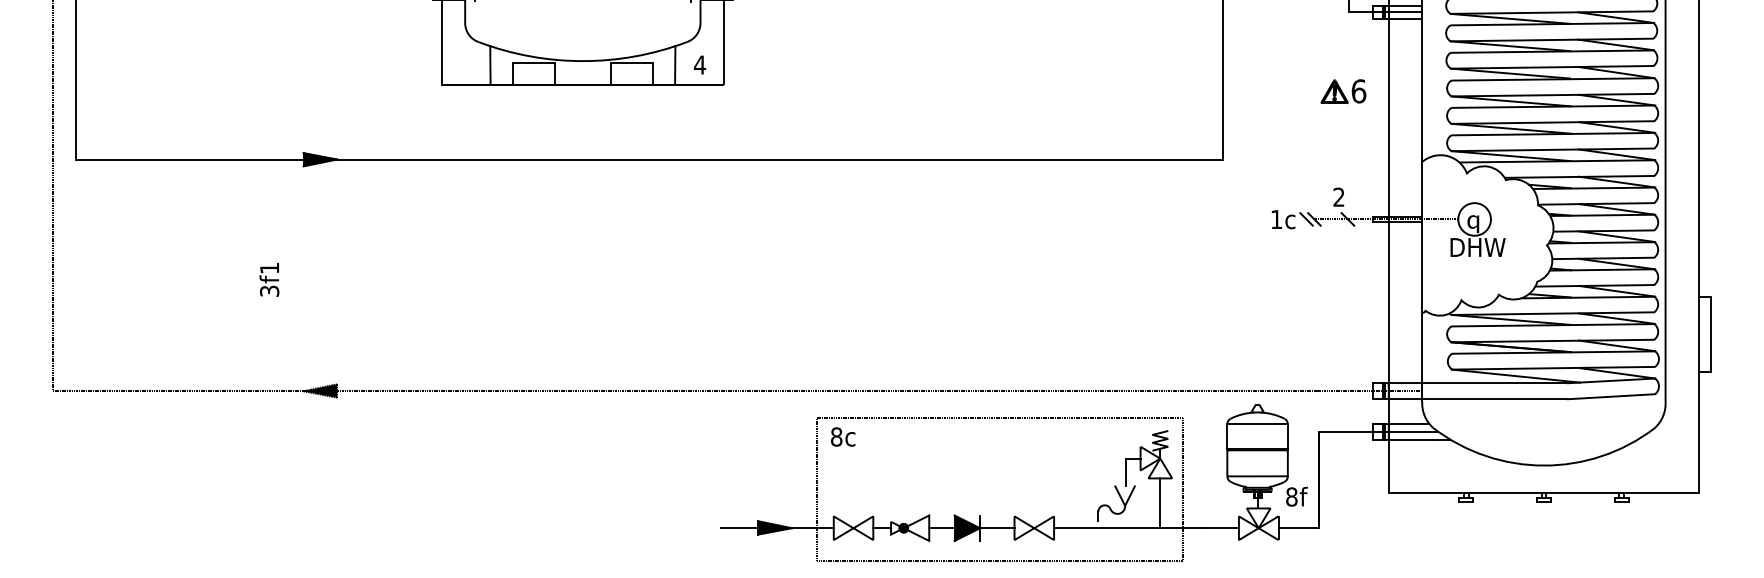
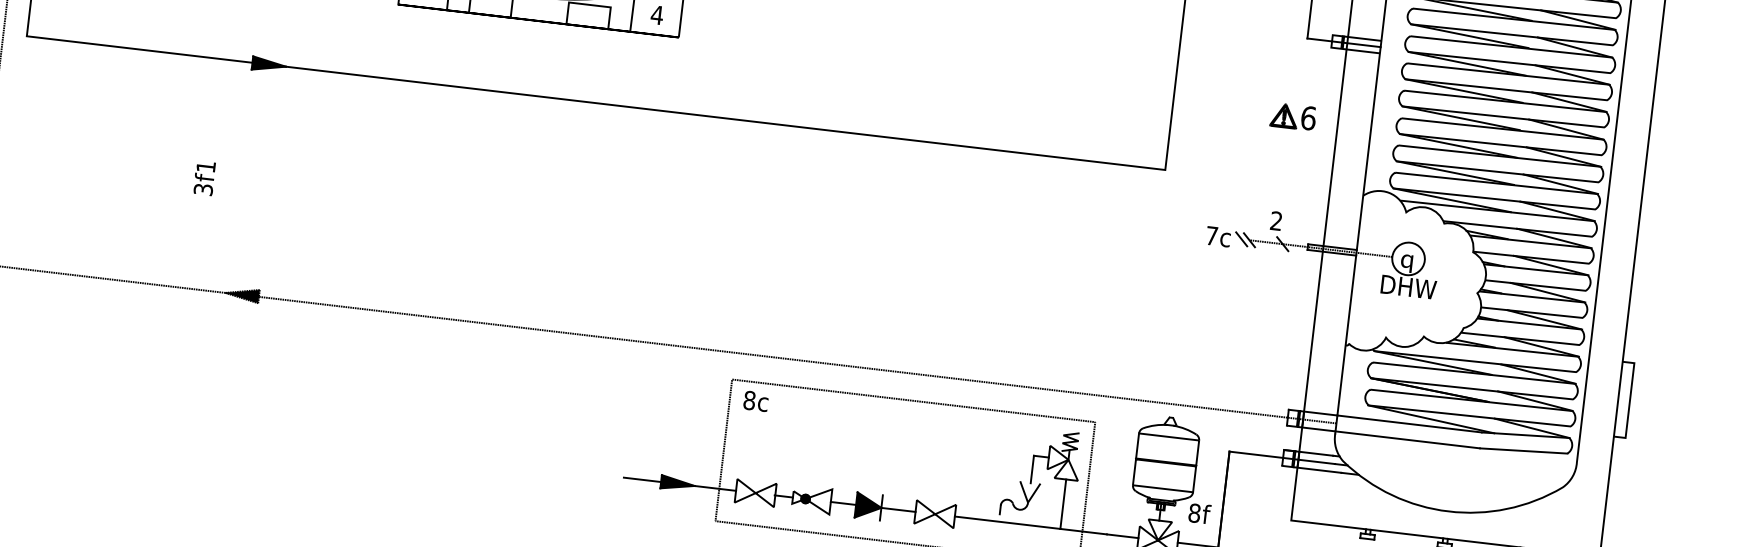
text: (1276, 219) -> (1211, 235), 1c -> 7c

